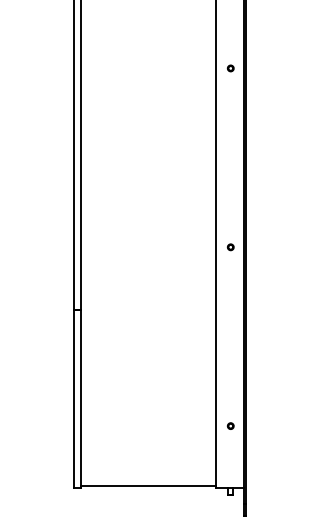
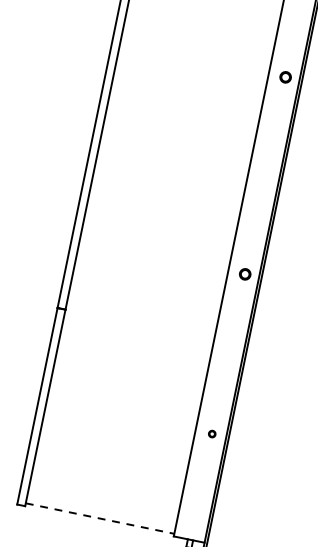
part: (230, 68) -> (285, 77), size x1.6
part: (230, 247) -> (244, 274), size x1.6
part: (230, 425) -> (212, 433), moved
line: (148, 485) -> (100, 518), solid -> dashed

